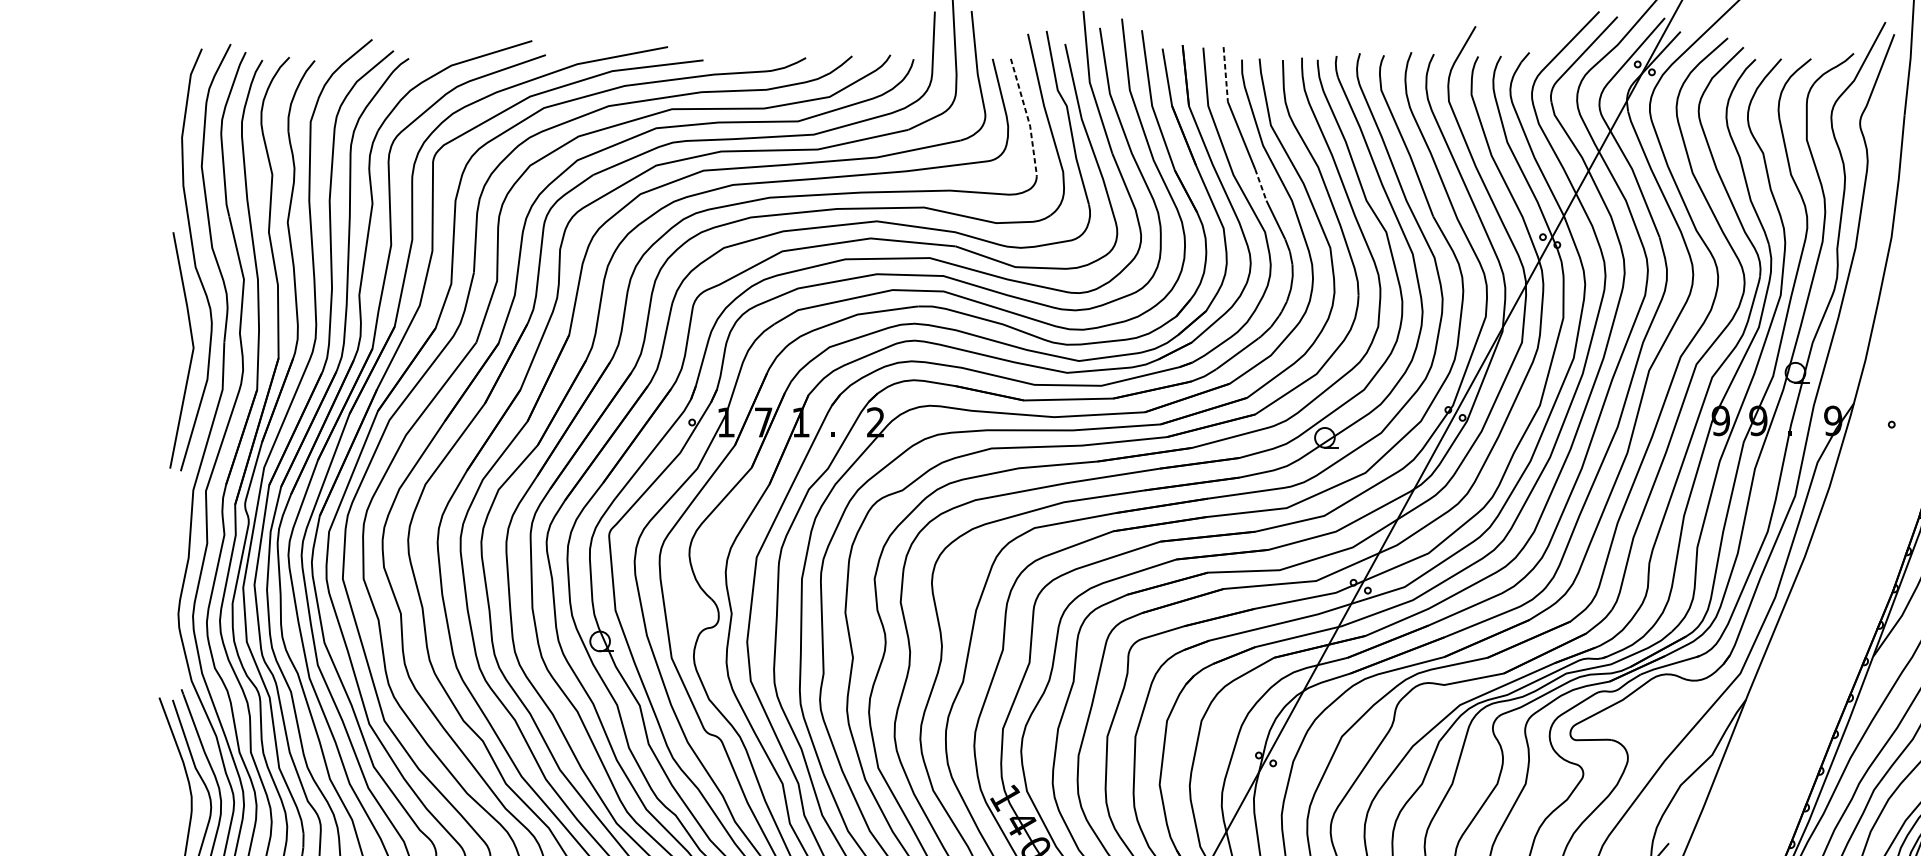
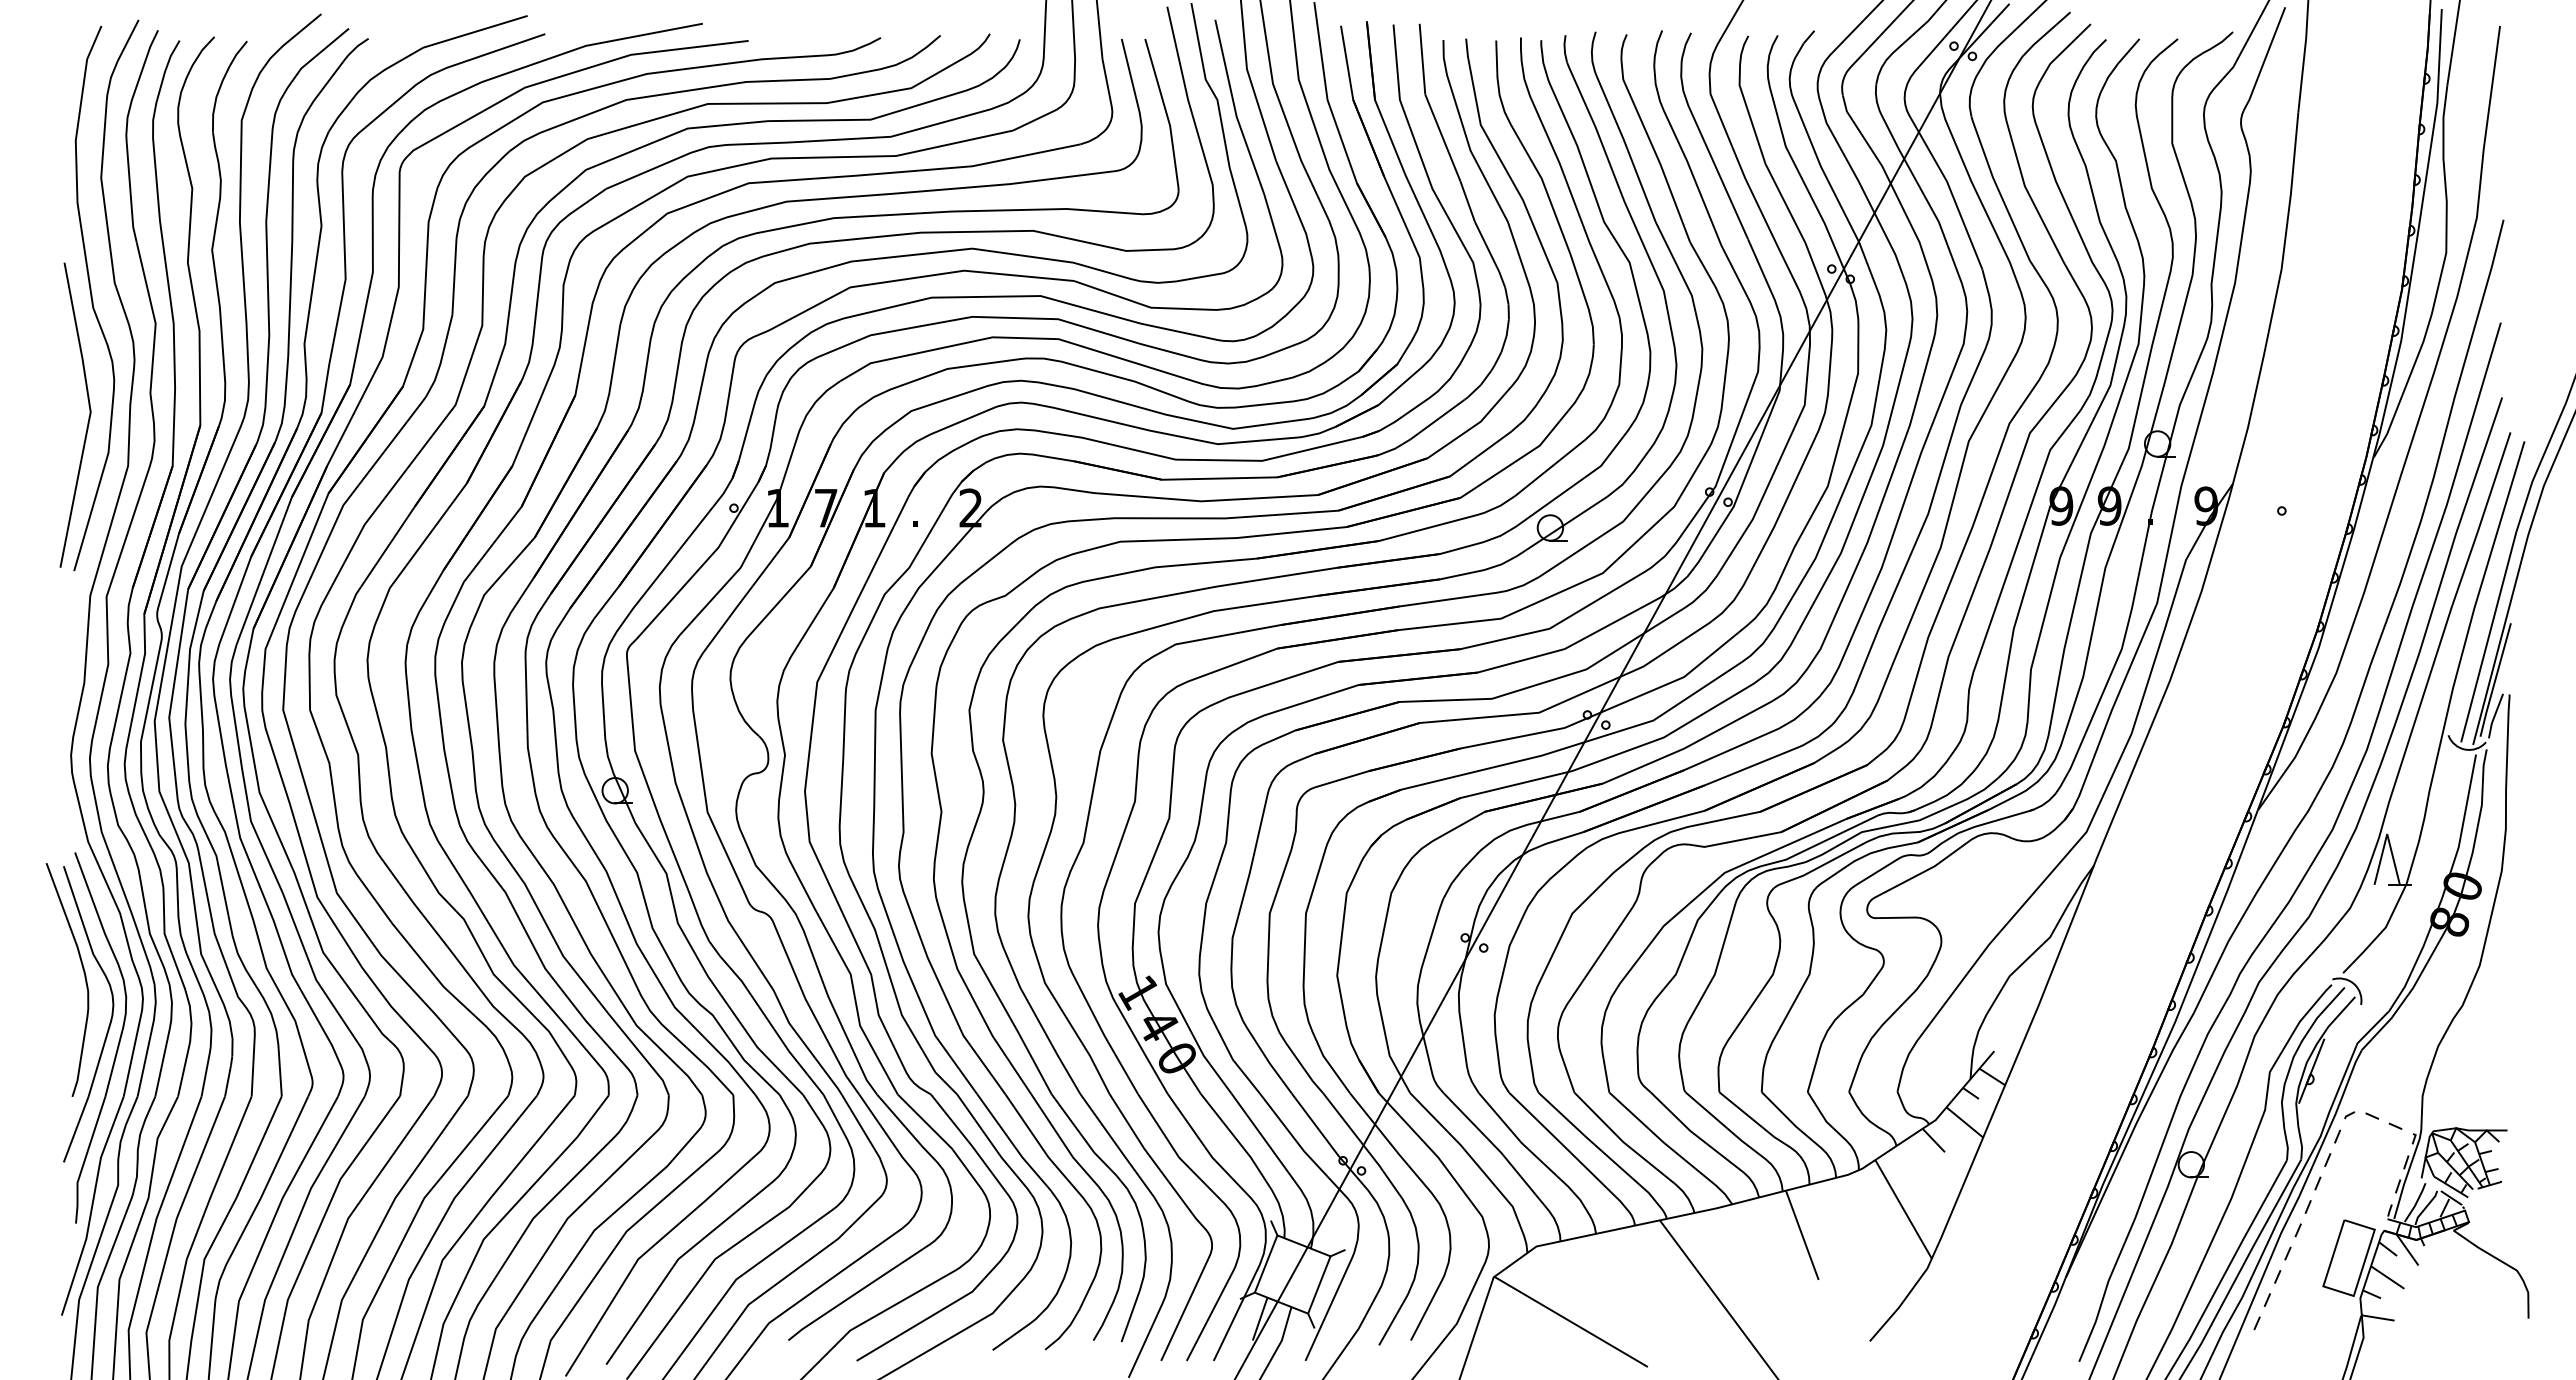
line: (1225, 74) -> (1422, 59), dashed -> solid
line: (1028, 118) -> (1167, 115), dashed -> solid
line: (1260, 184) -> (1467, 201), dashed -> solid

